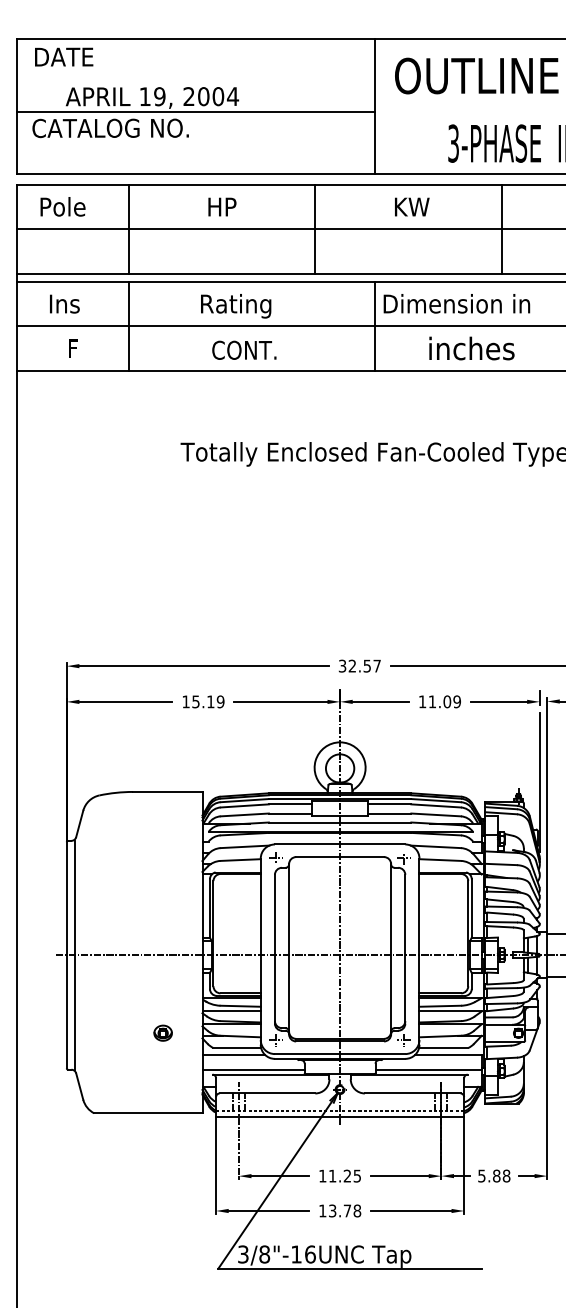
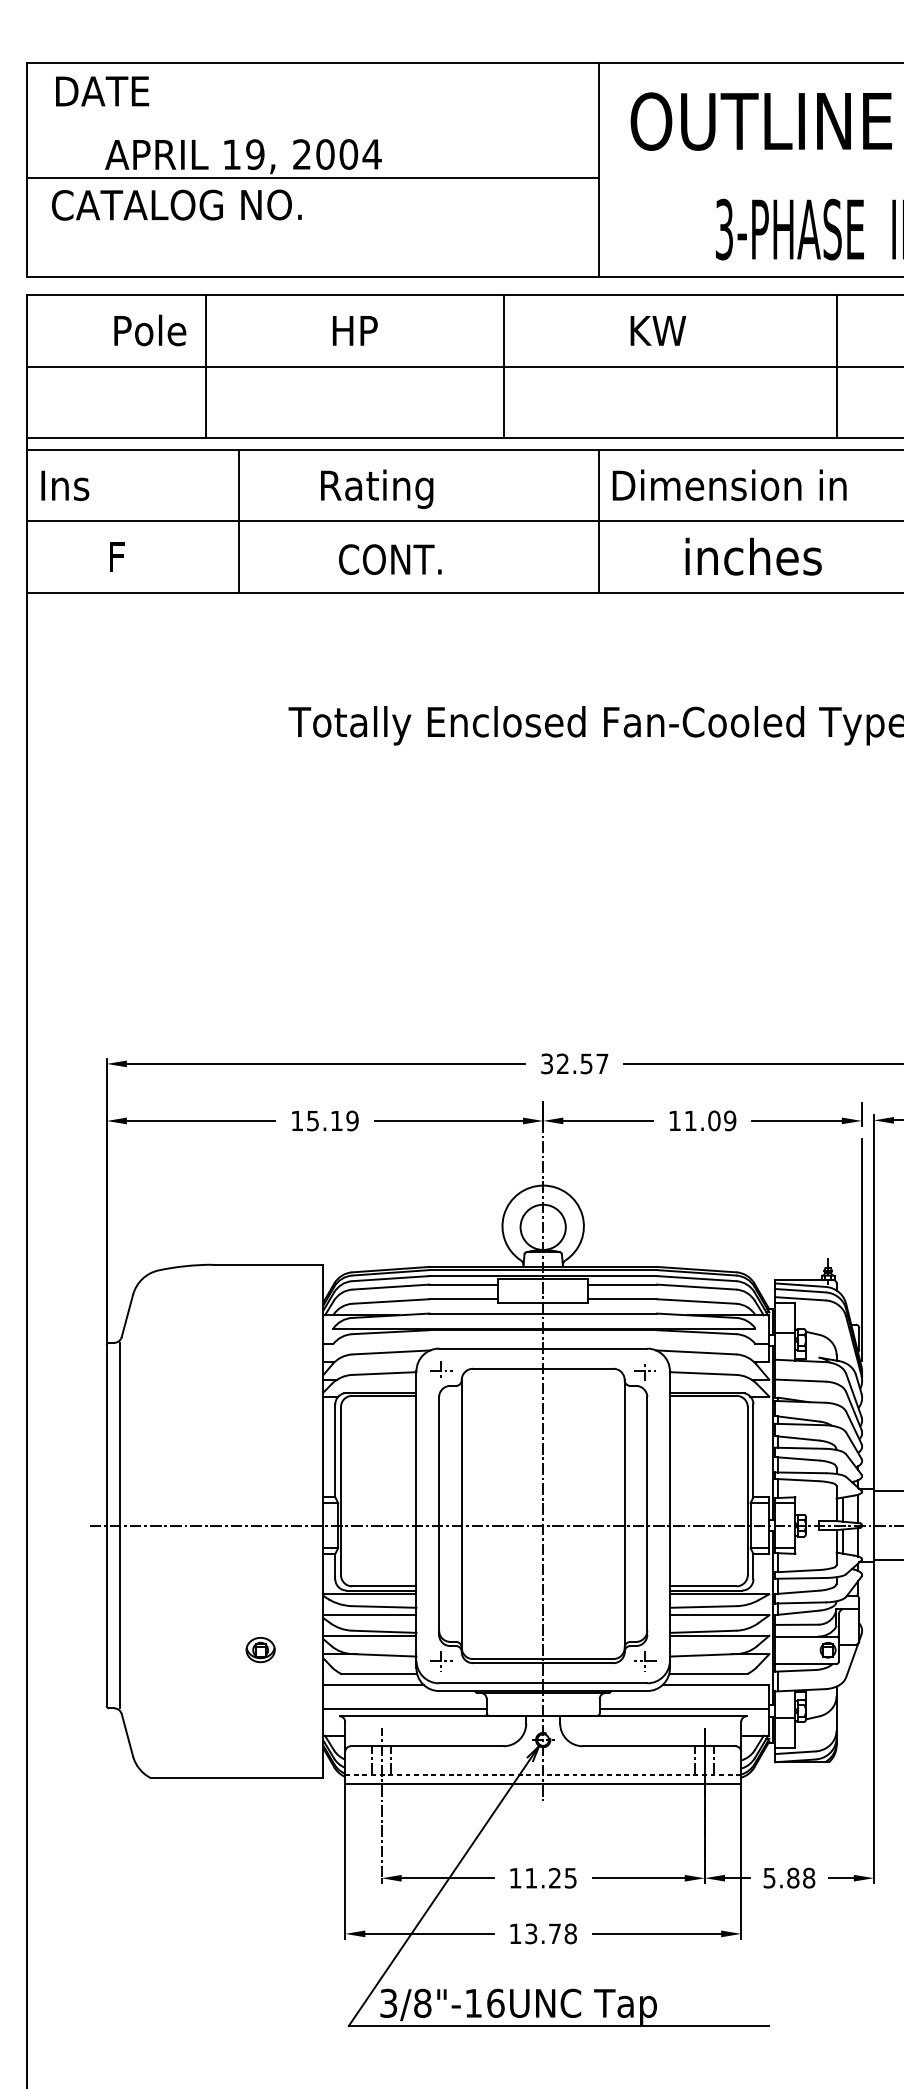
text: (62, 206) -> (149, 329), moved
line: (501, 229) -> (836, 366), moved
text: (64, 303) -> (64, 484), moved
line: (128, 326) -> (238, 521), moved

